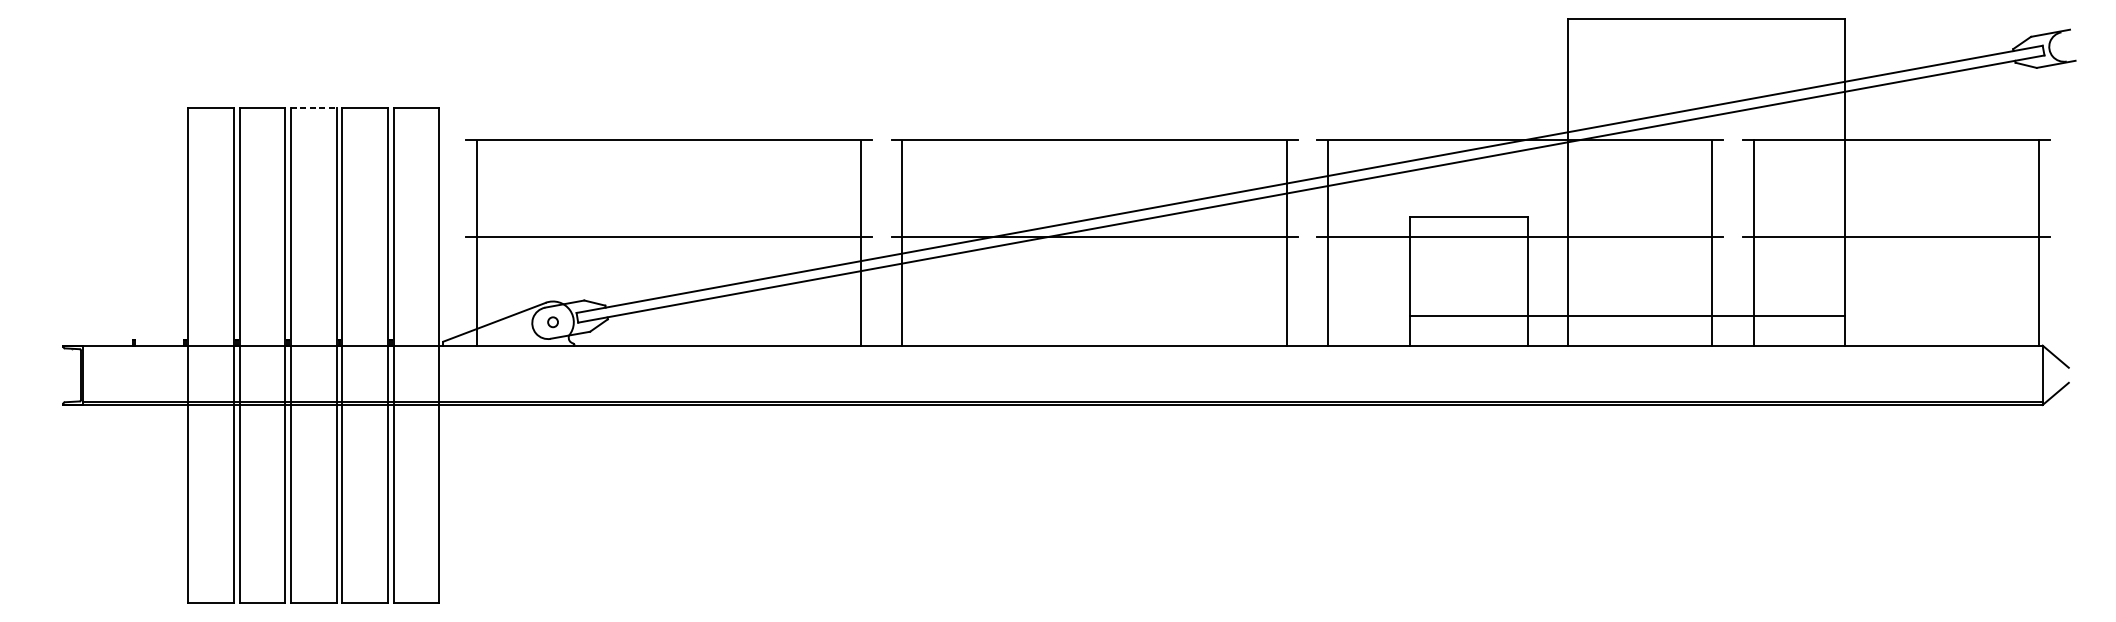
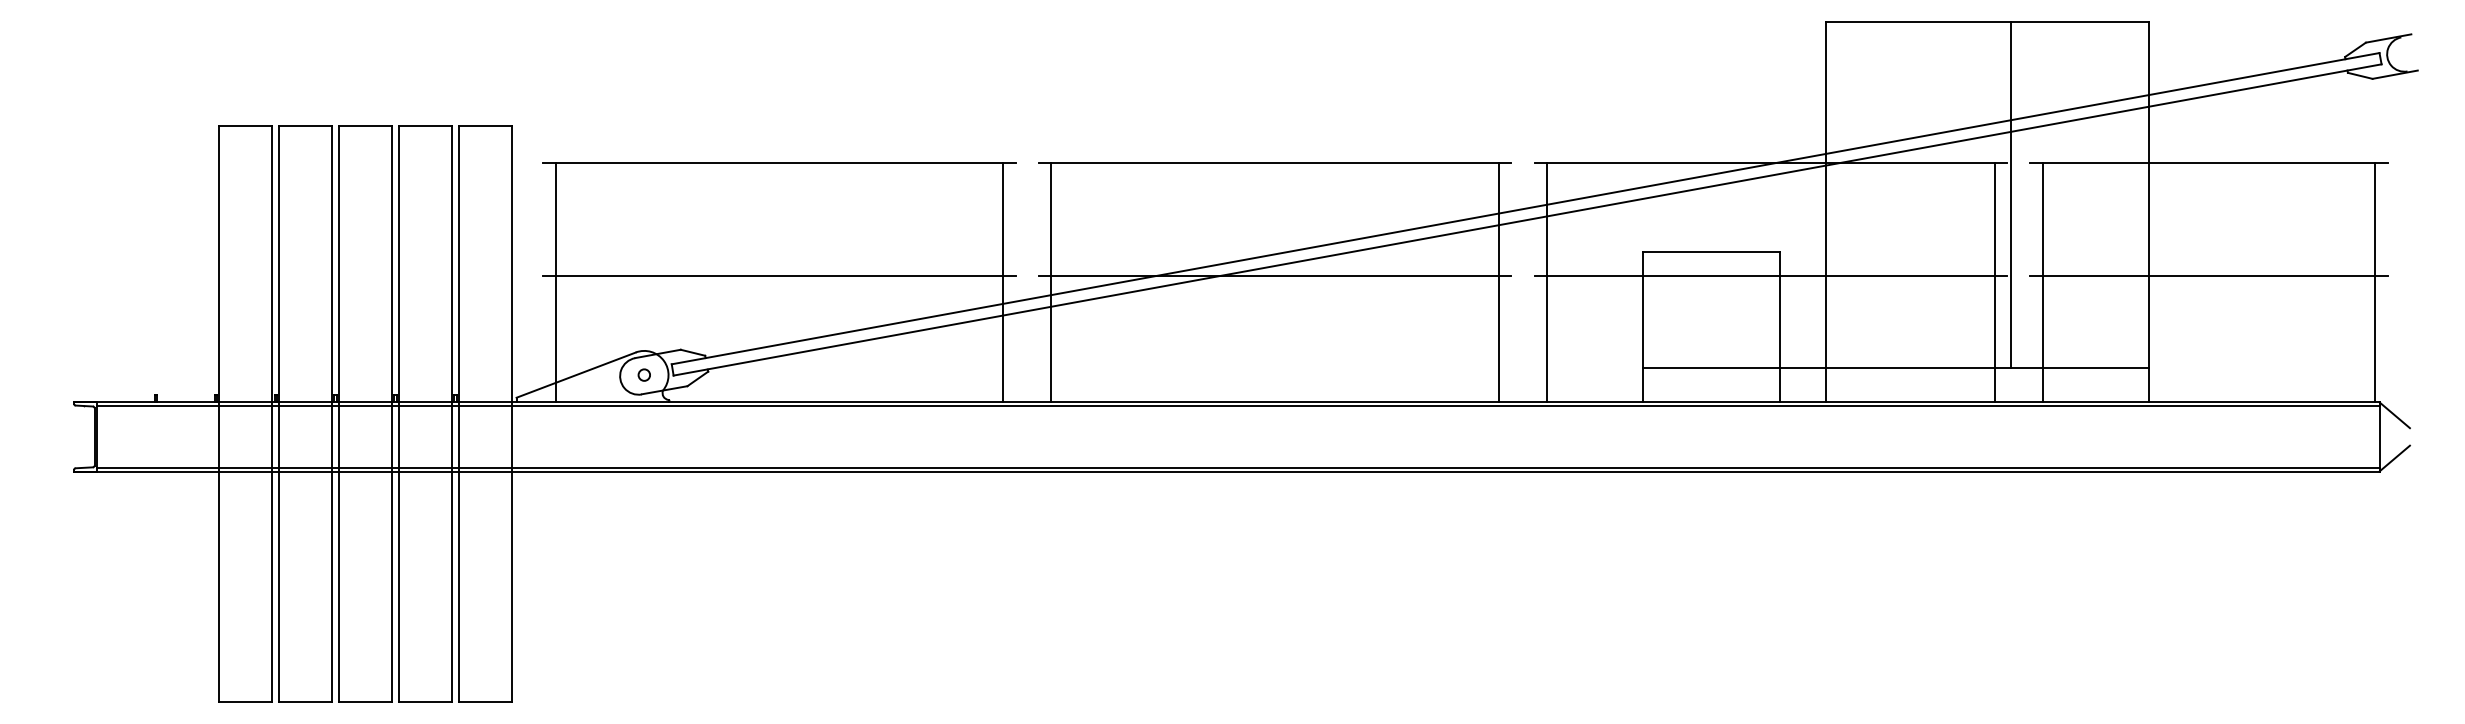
line: (313, 107) -> (365, 125), dashed -> solid
line: (1725, 167) -> (2010, 194), added
line: (1063, 349) -> (1238, 406), added

